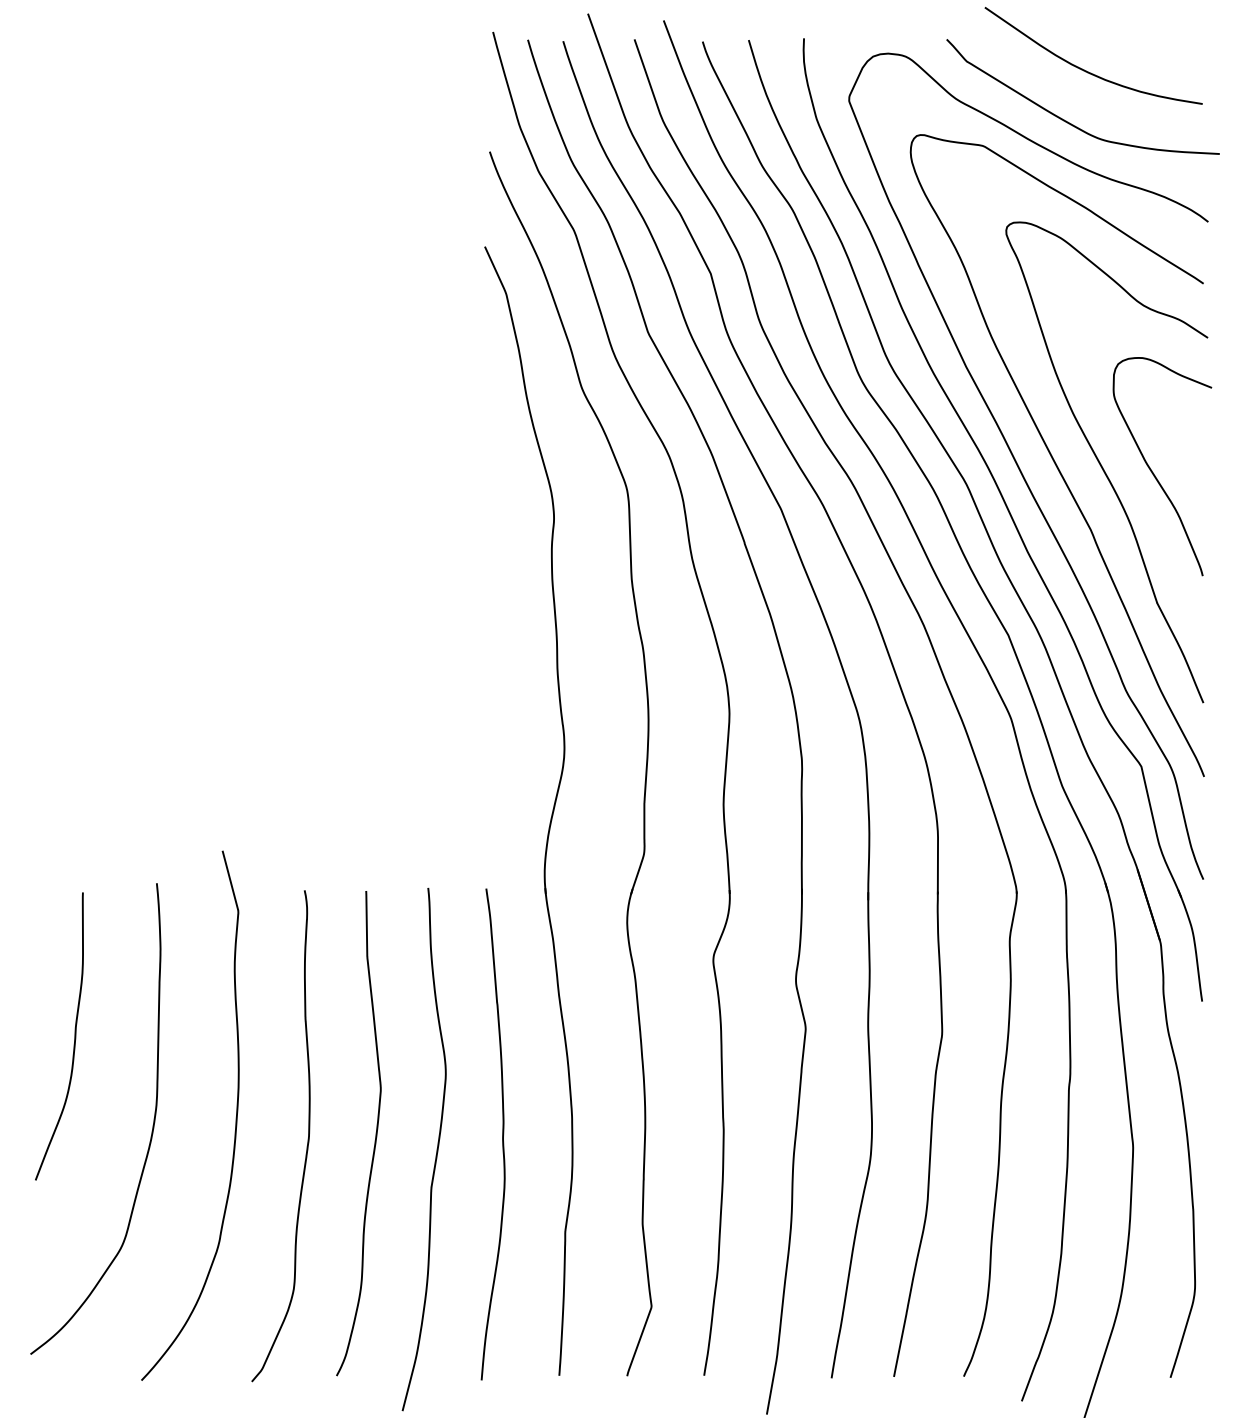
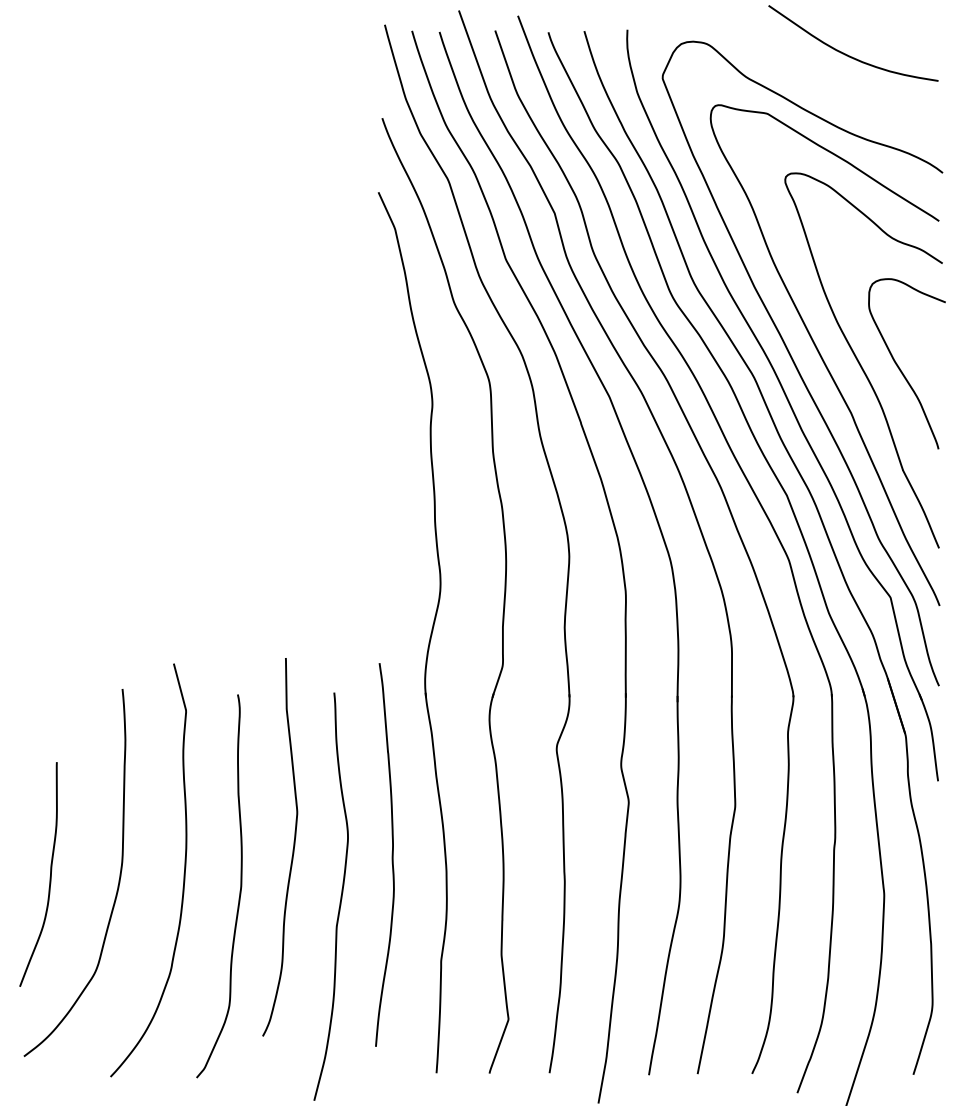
curve: (1070, 122) -> (835, 95), removed
curve: (73, 1040) -> (49, 877), moved
curve: (501, 1133) -> (391, 854), moved
curve: (374, 1136) -> (292, 849), moved

